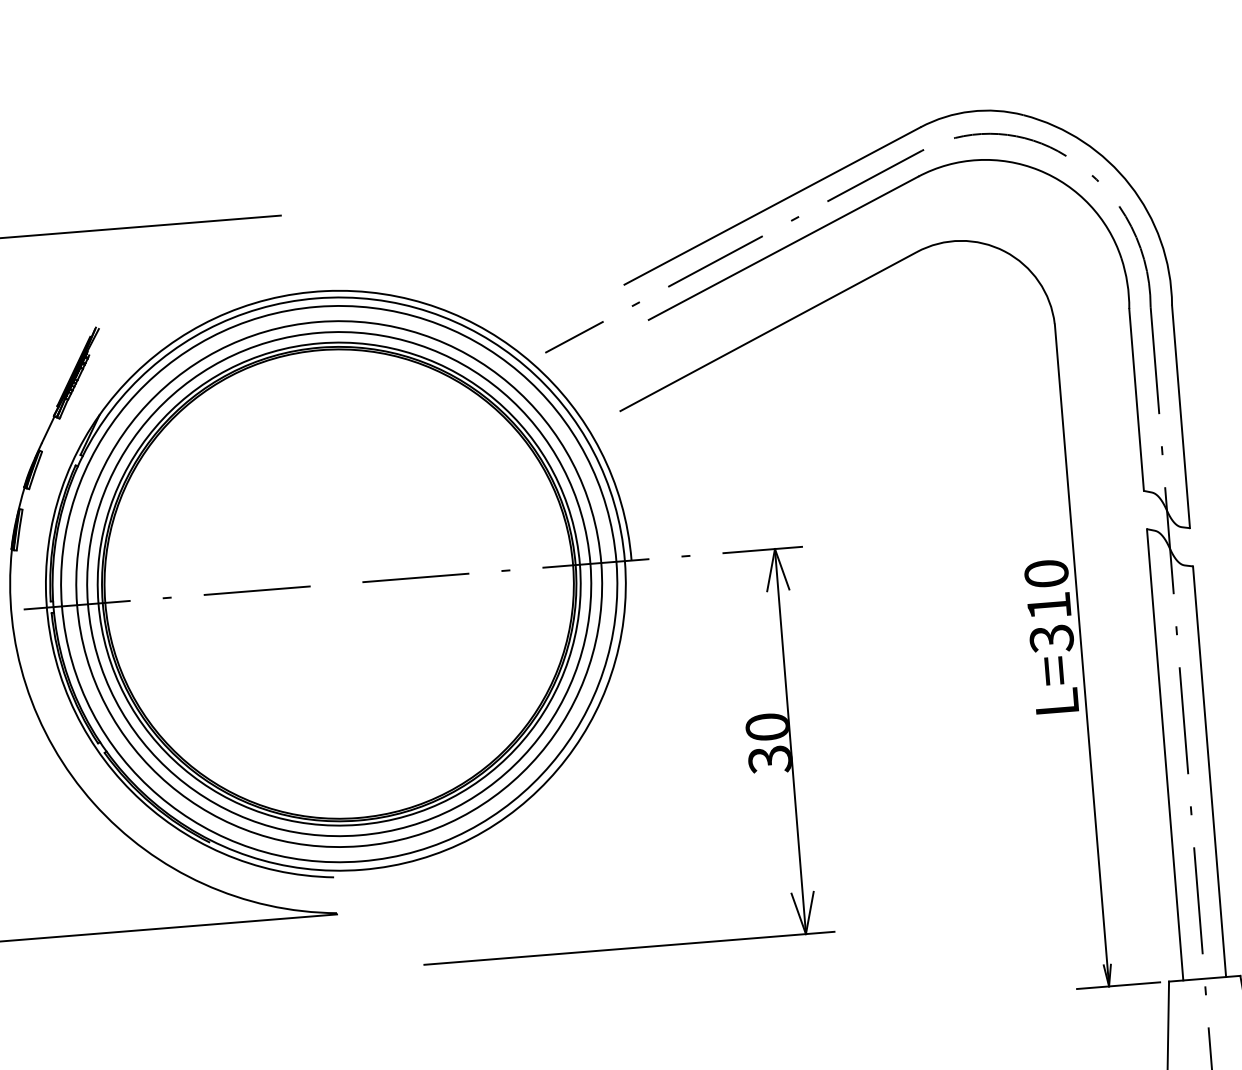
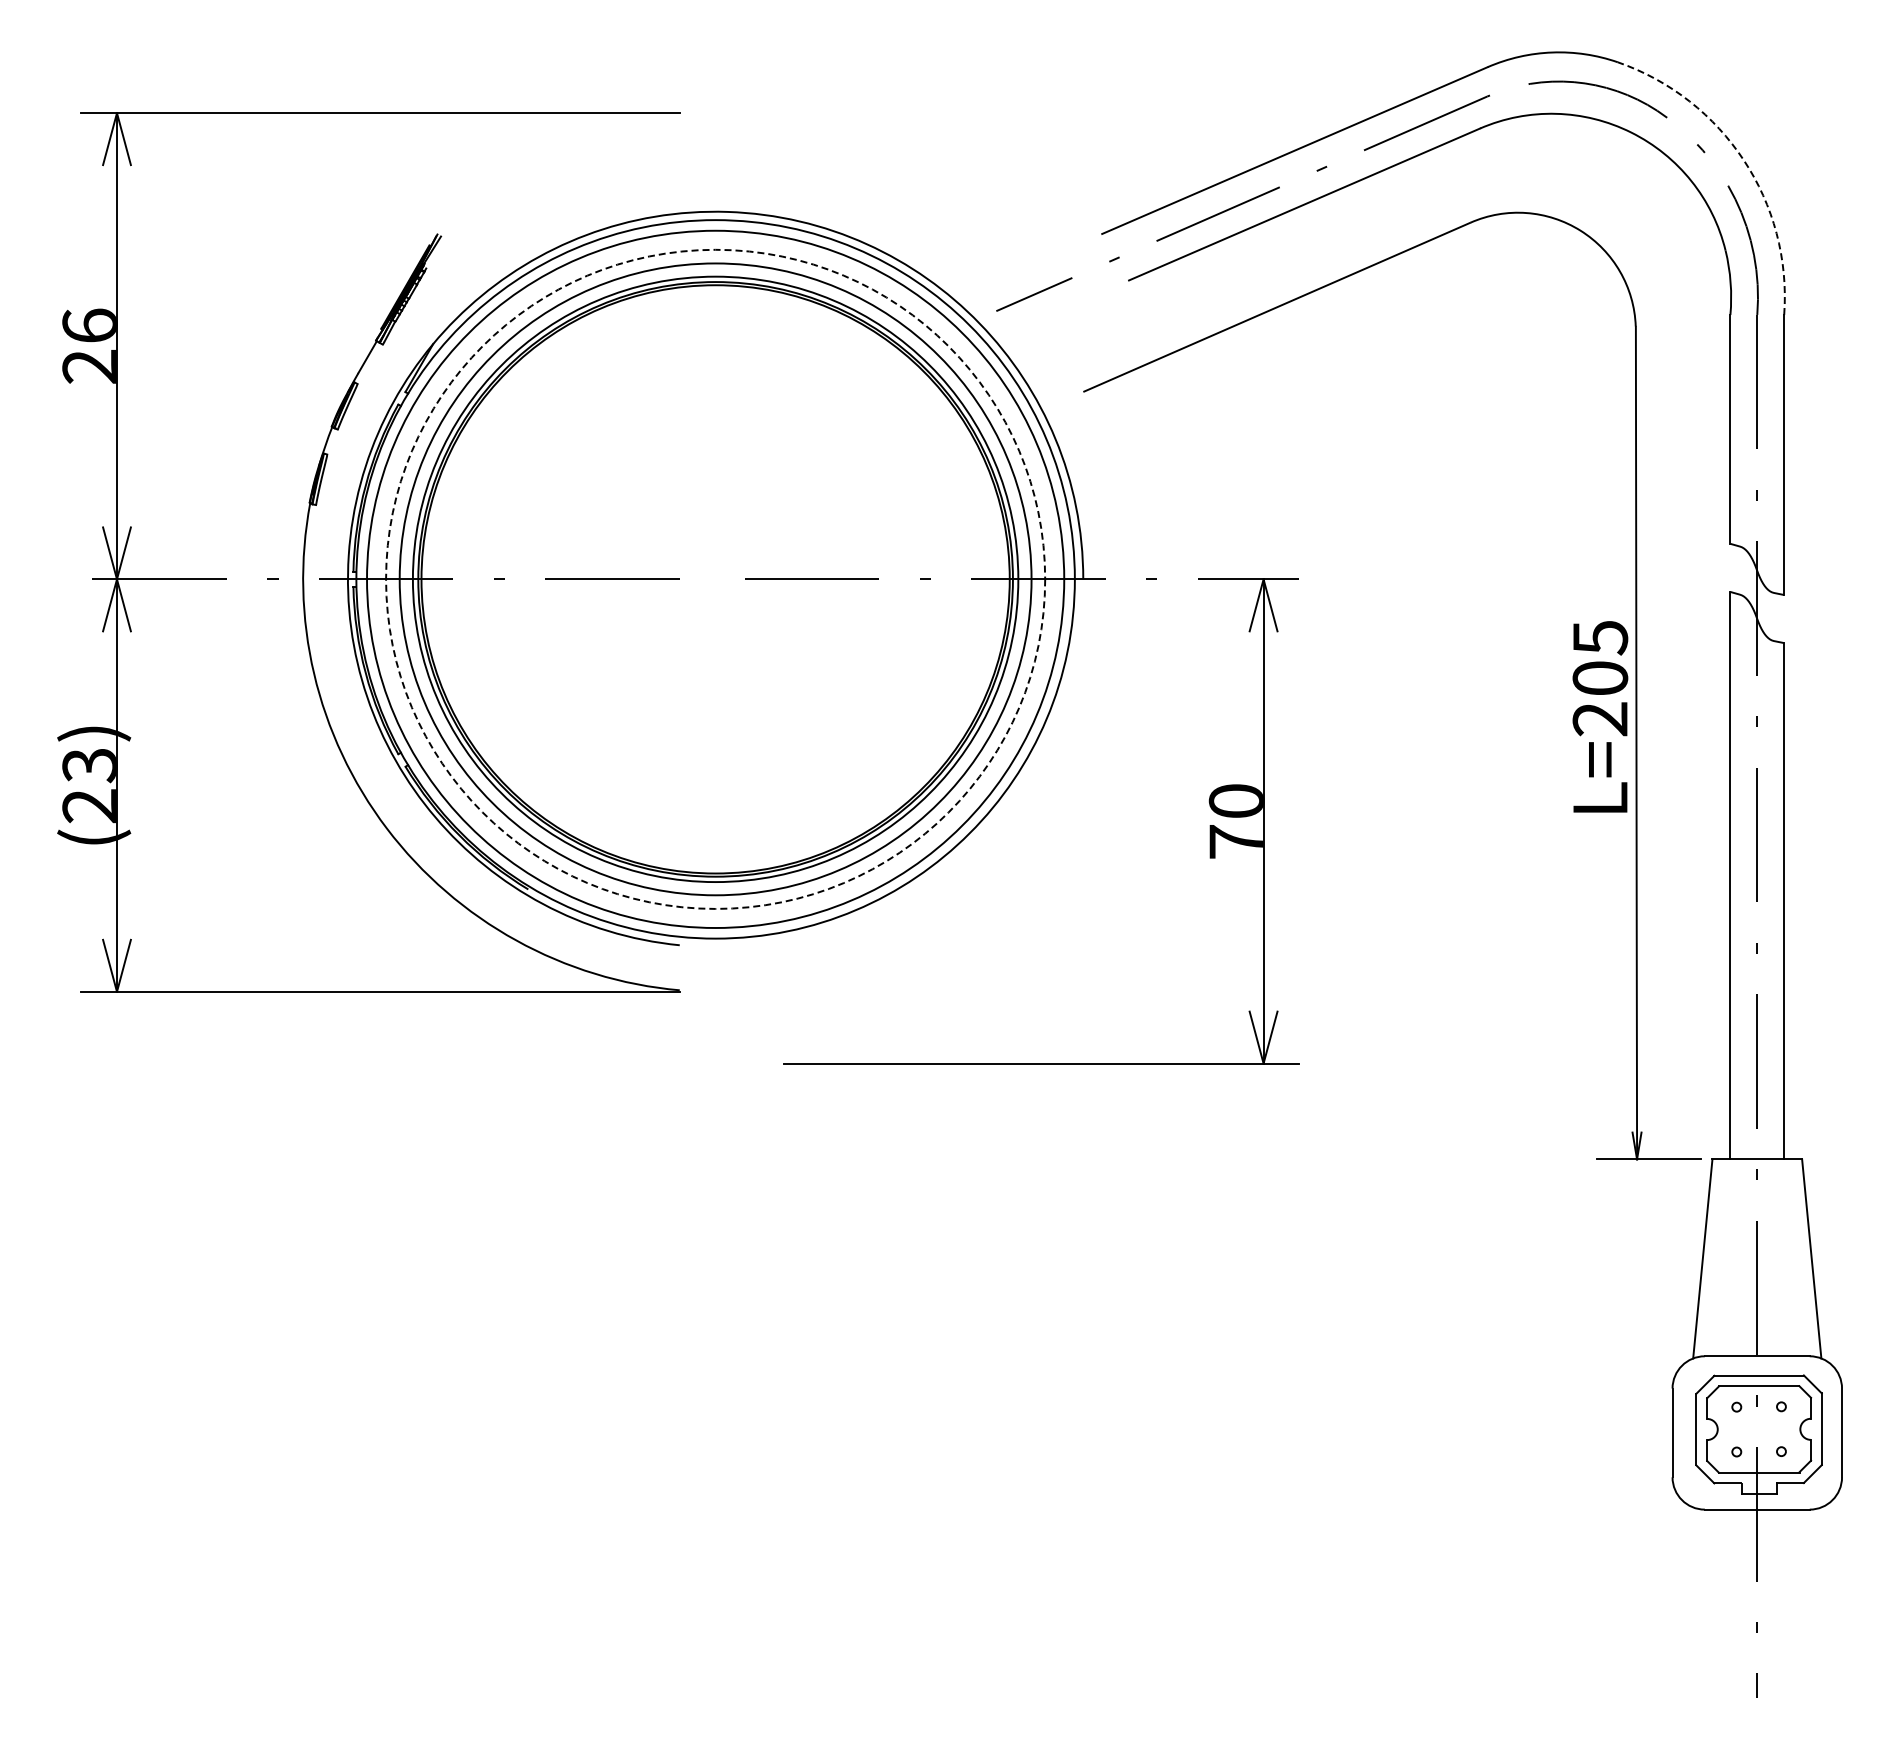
arc: (1129, 185) -> (1743, 160), solid -> dashed
circle: (339, 583) -> (715, 578), solid -> dashed
text: (1049, 606) -> (1600, 678), L=310 -> L=205
text: (769, 760) -> (1235, 842), 30 -> 70

